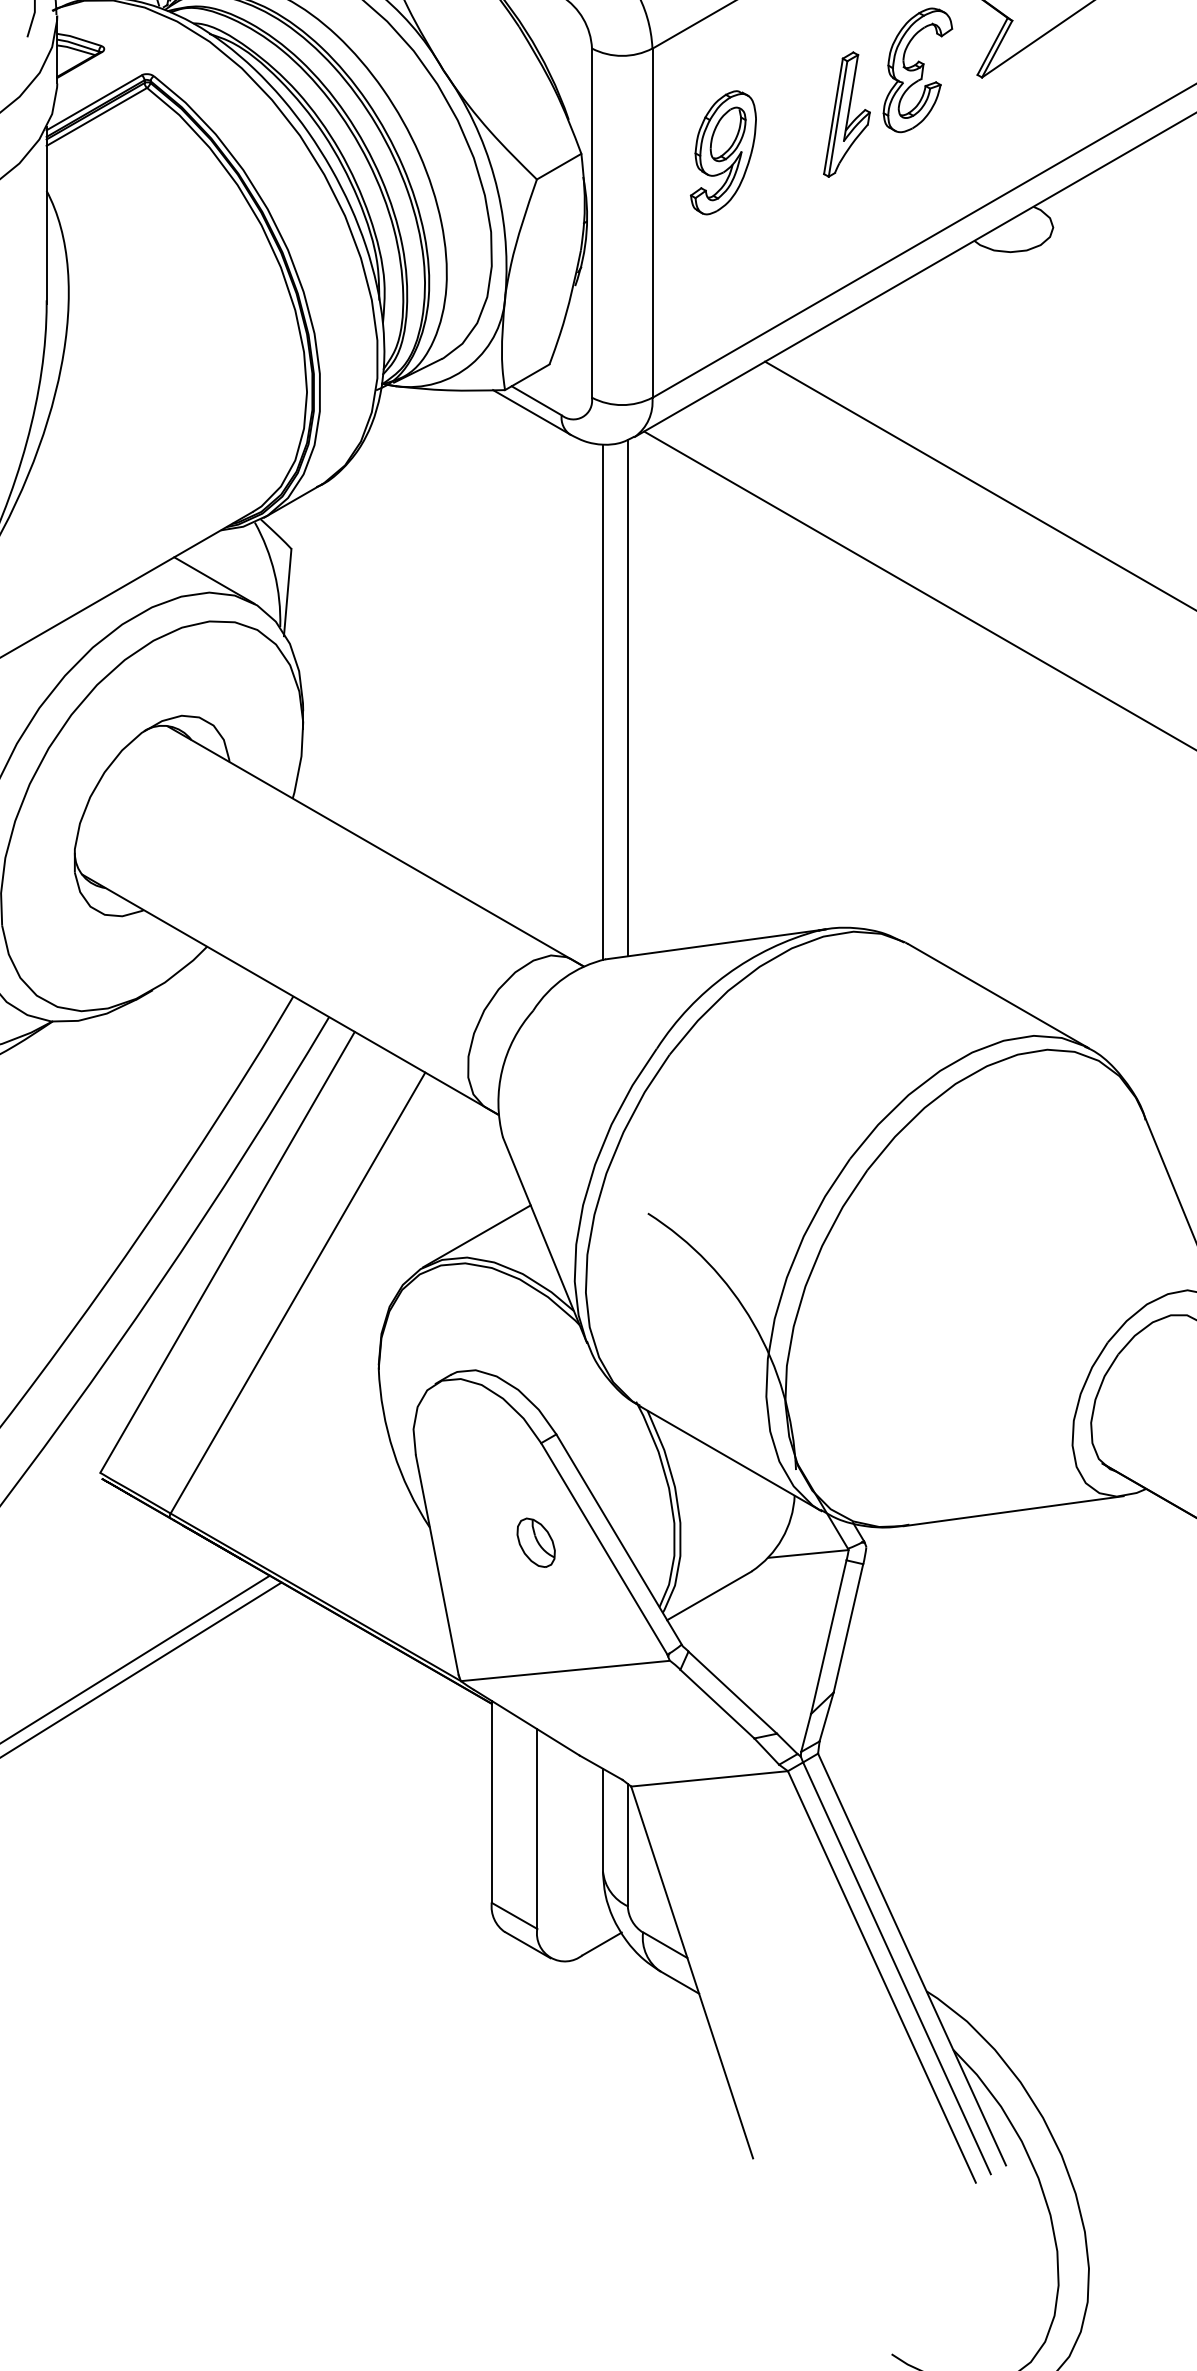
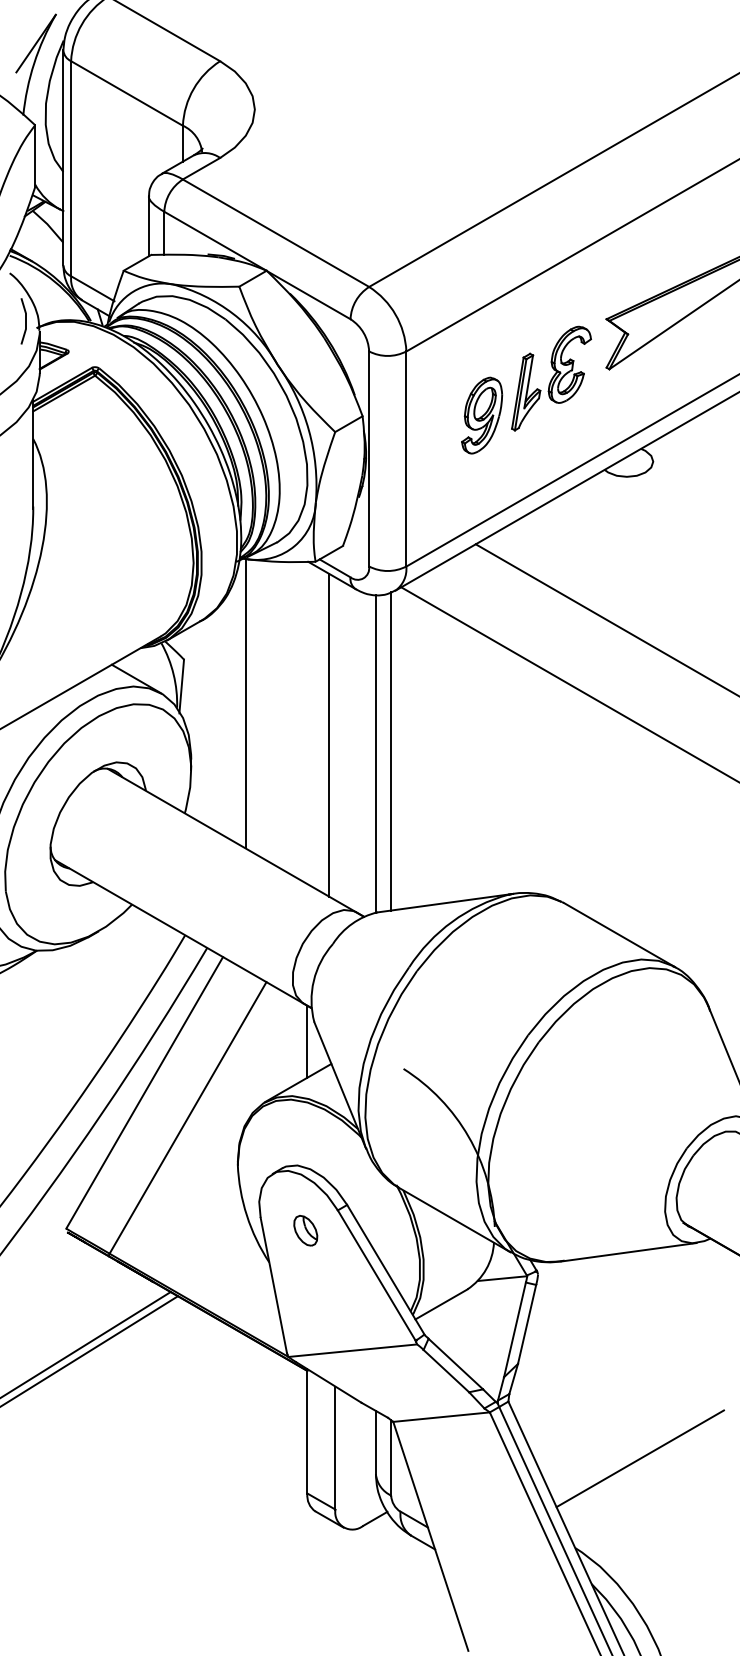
part: (724, 152) -> (482, 415), moved
line: (391, 620) -> (245, 703), added
line: (527, 672) -> (329, 735), added
line: (491, 1168) -> (307, 1041), added
part: (535, 1542) -> (305, 1230), moved
line: (1030, 1845) -> (639, 1458), added

